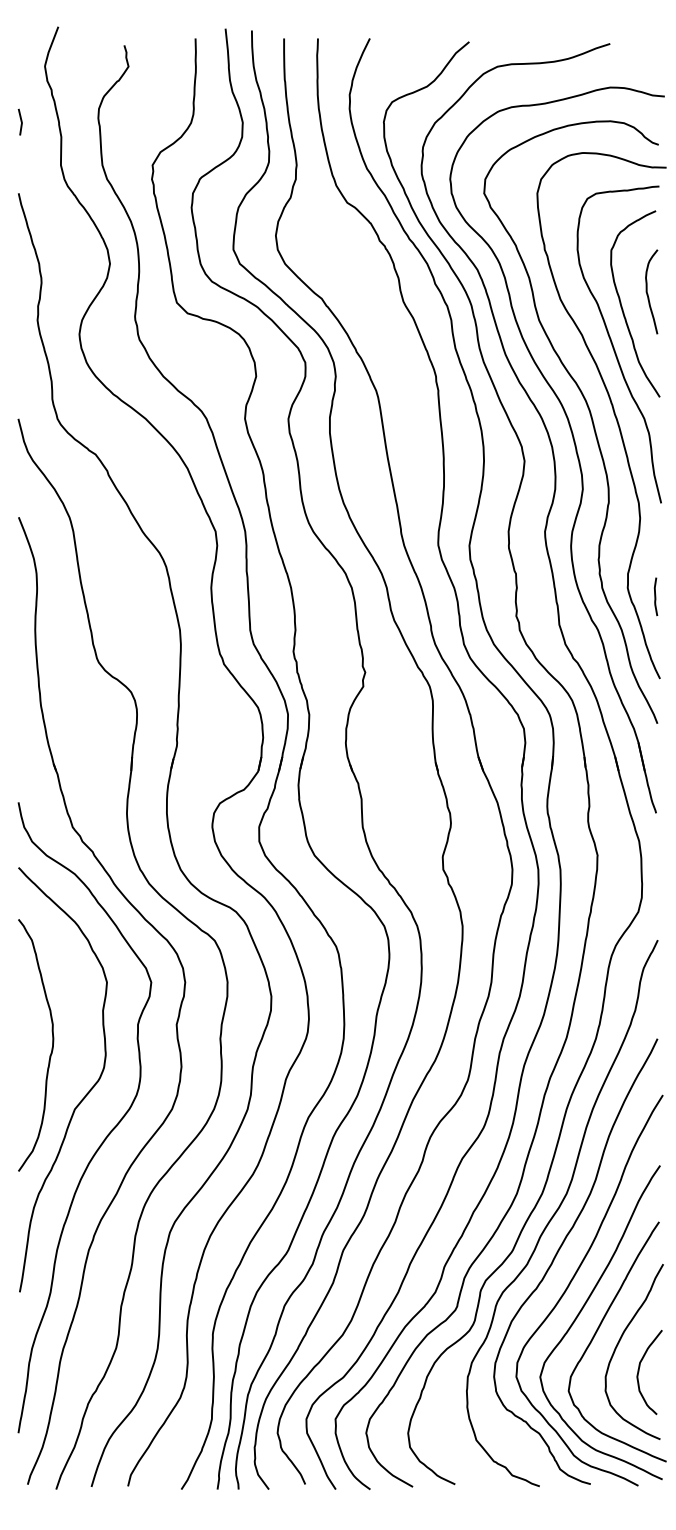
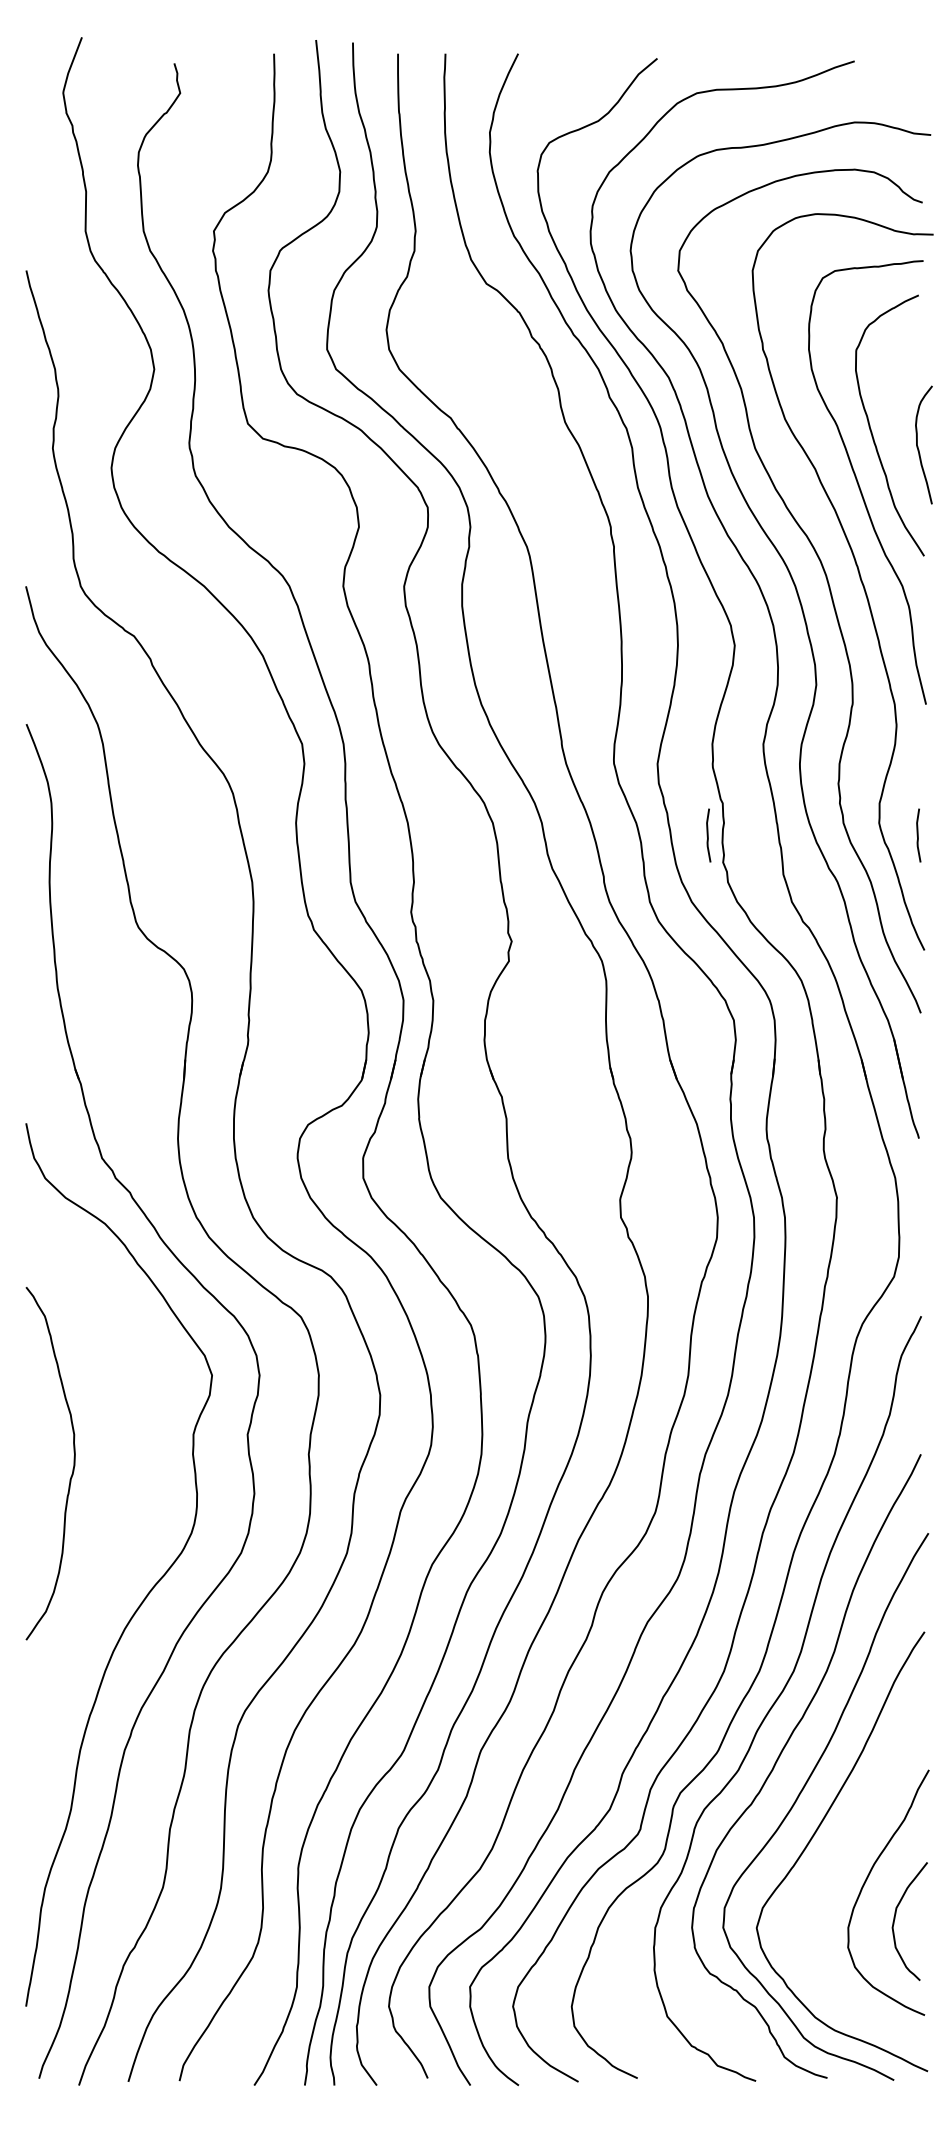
line: (20, 121) -> (28, 169), removed
curve: (648, 293) -> (919, 447), moved
curve: (505, 596) -> (708, 835), added
curve: (85, 1094) -> (119, 1532), removed
curve: (597, 1332) -> (836, 1865), removed

